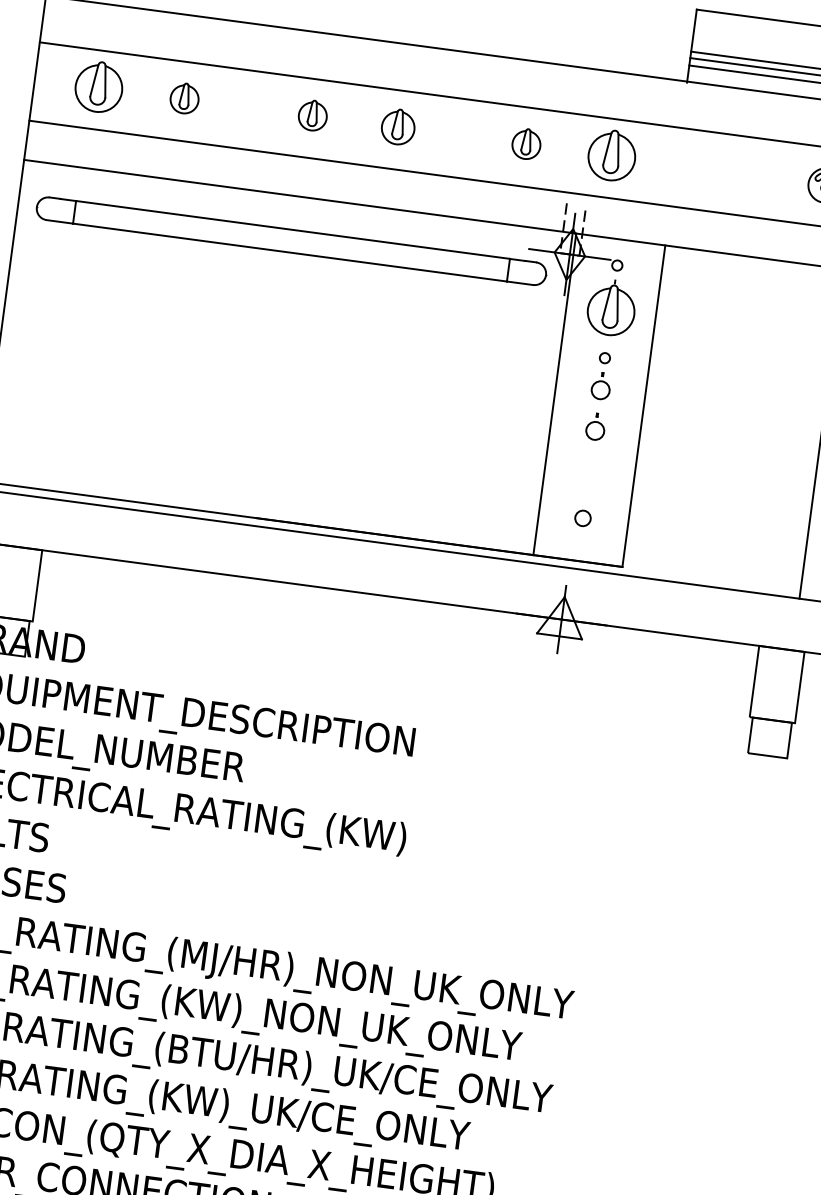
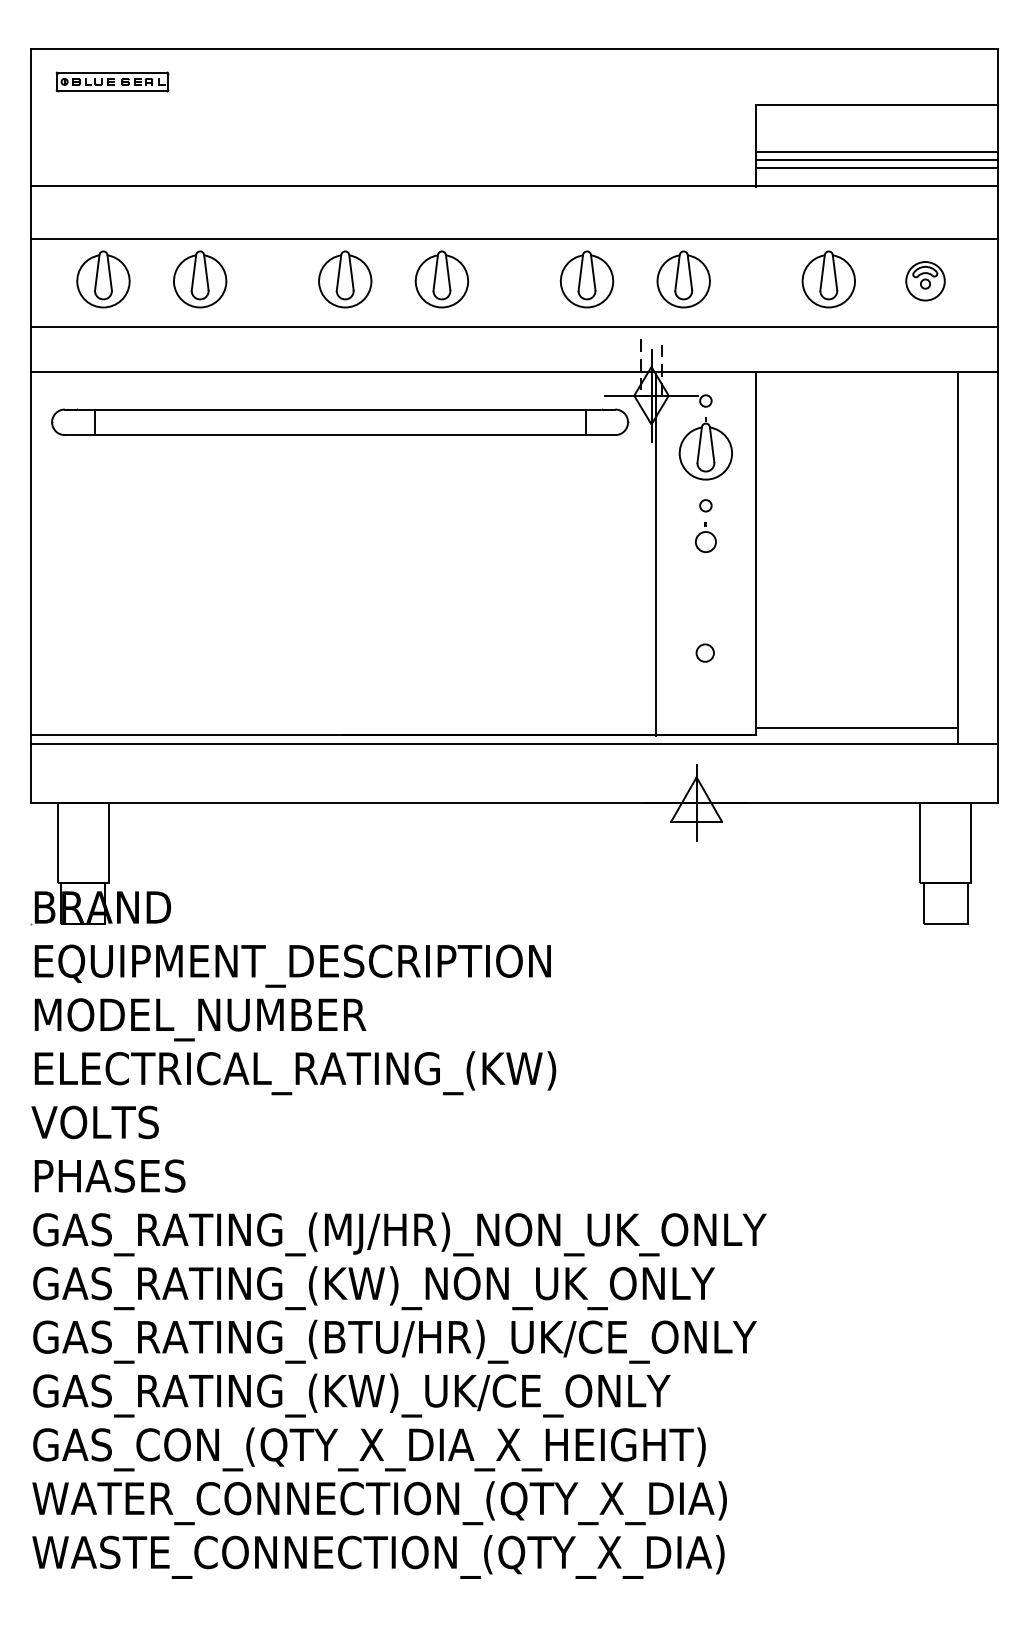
part: (184, 98) -> (200, 279), size x1.67
part: (313, 115) -> (345, 279), size x1.67
part: (397, 126) -> (441, 279), size x1.43
part: (526, 144) -> (586, 279), size x1.67
part: (740, 172) -> (828, 279), added
part: (595, 426) -> (705, 583), removed
circle: (582, 517) -> (704, 652), moved
line: (711, 572) -> (856, 728), added

